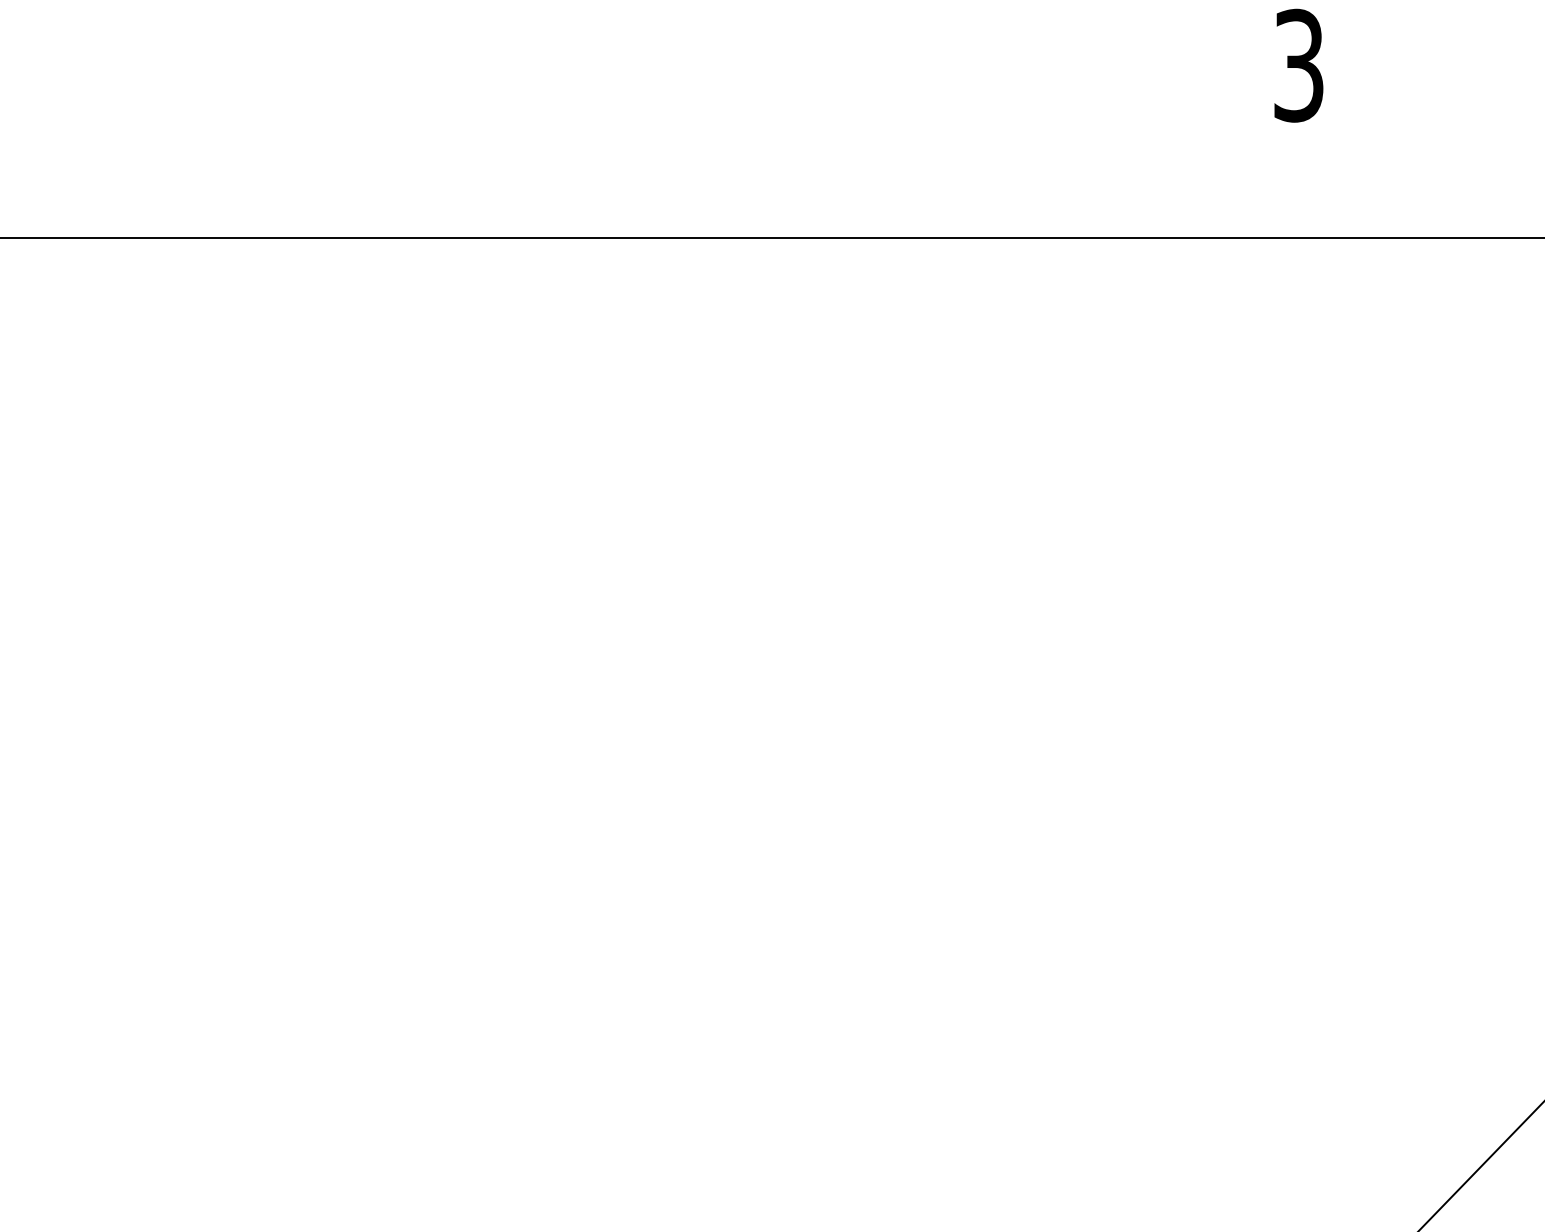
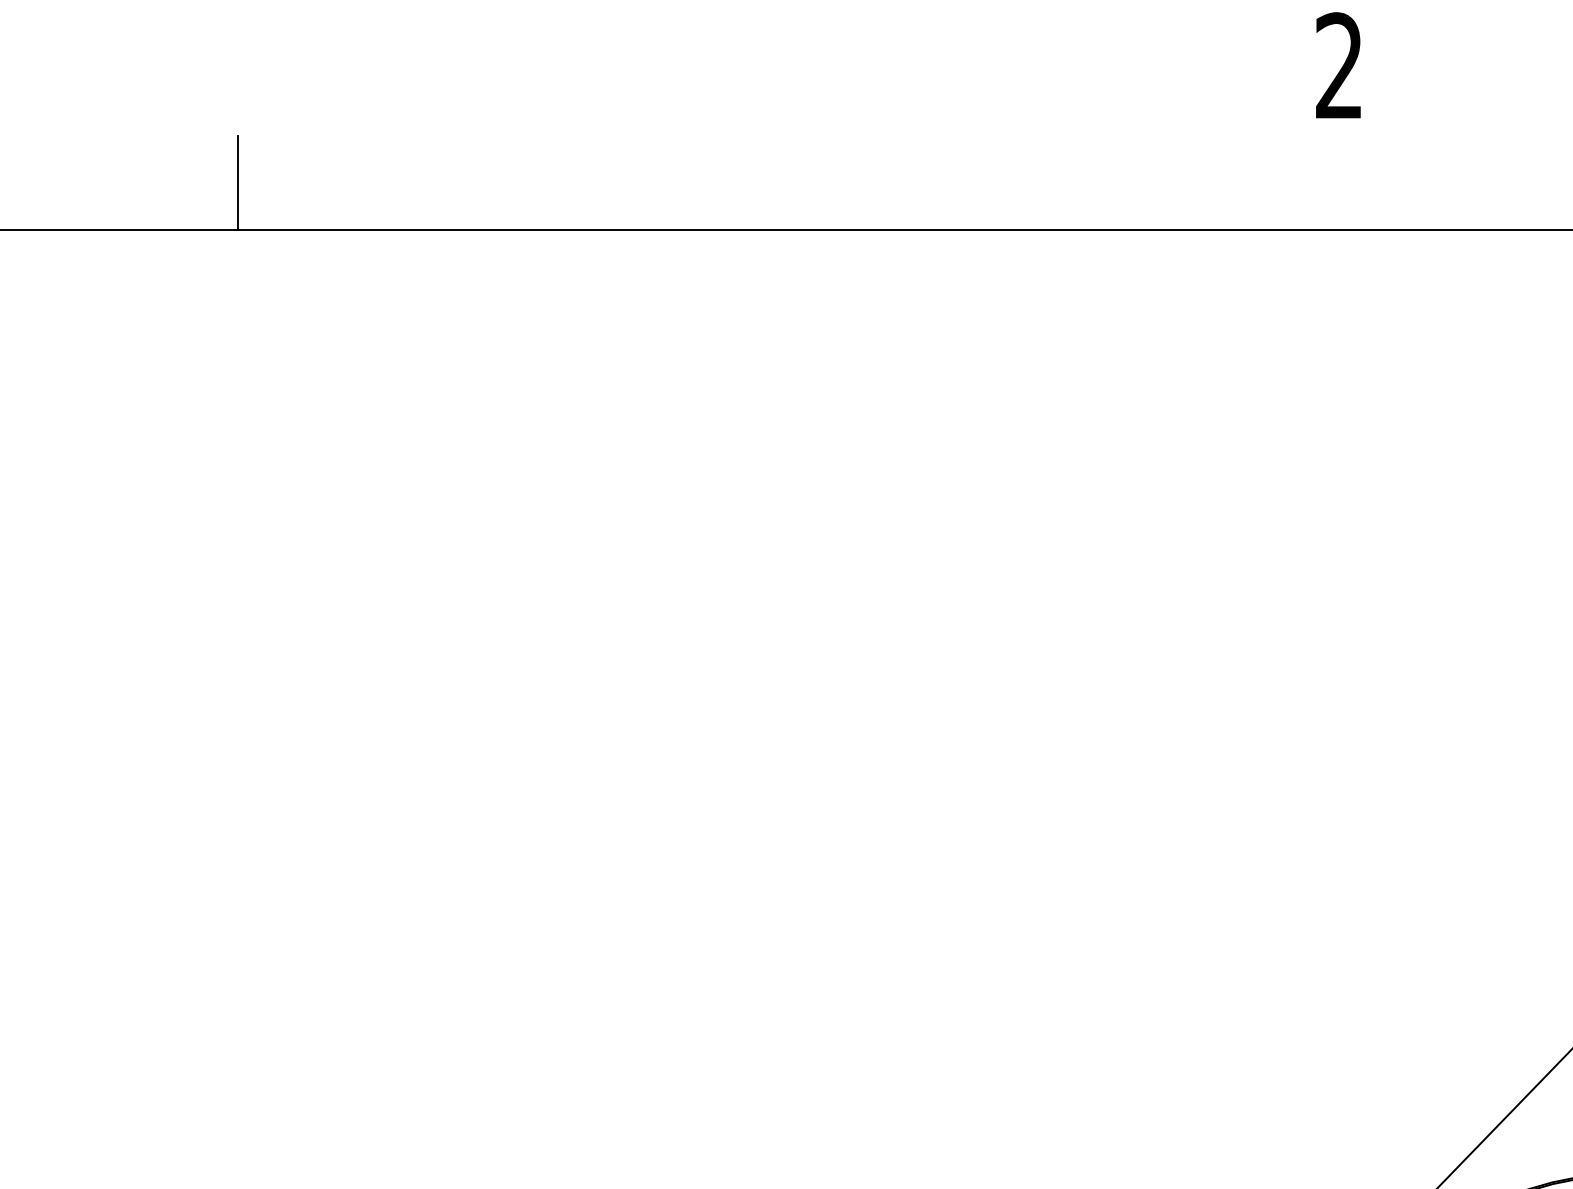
text: (1298, 66) -> (1339, 66), 3 -> 2
line: (138, 188) -> (238, 182), added

